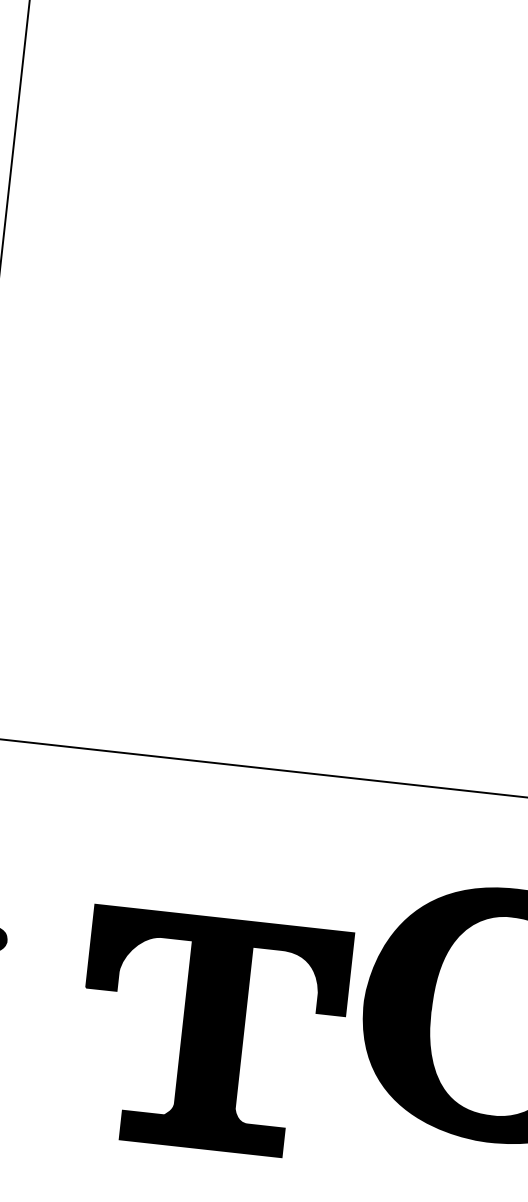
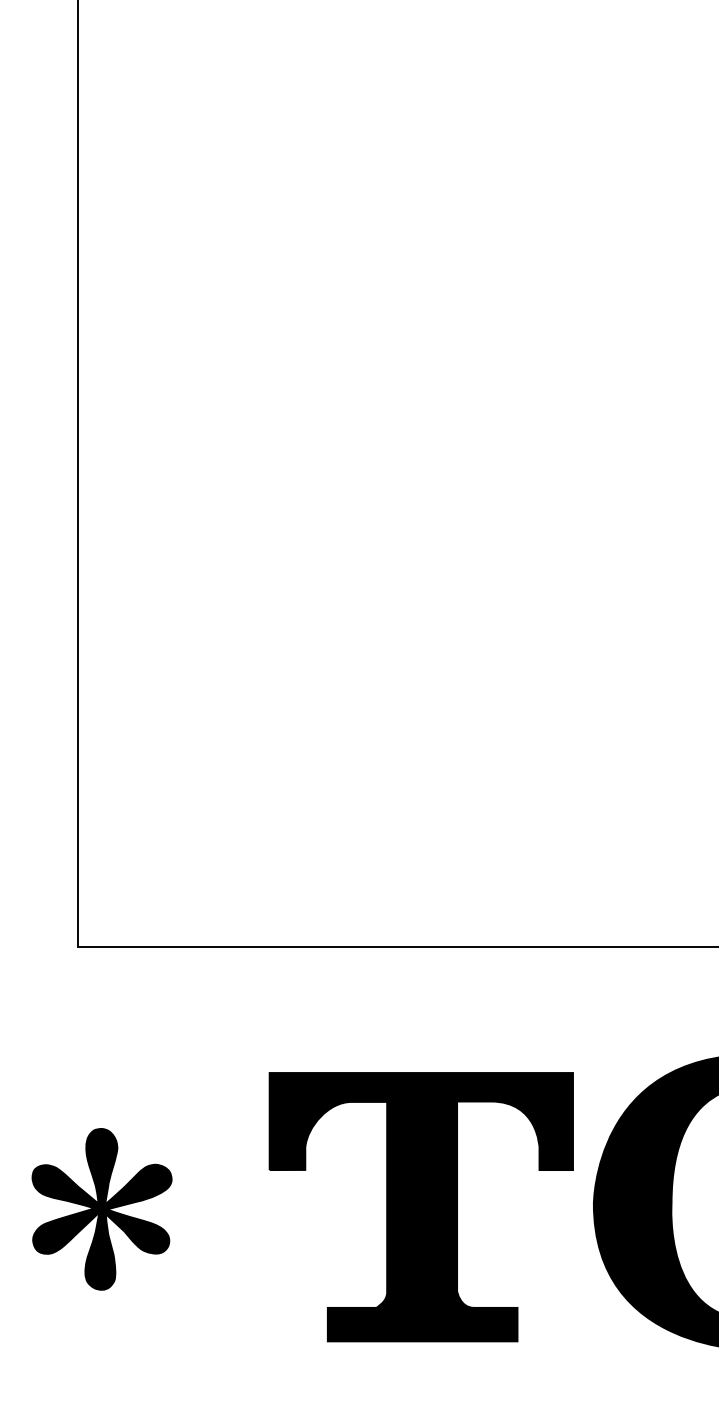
part: (211, 1033) -> (420, 1207), moved

